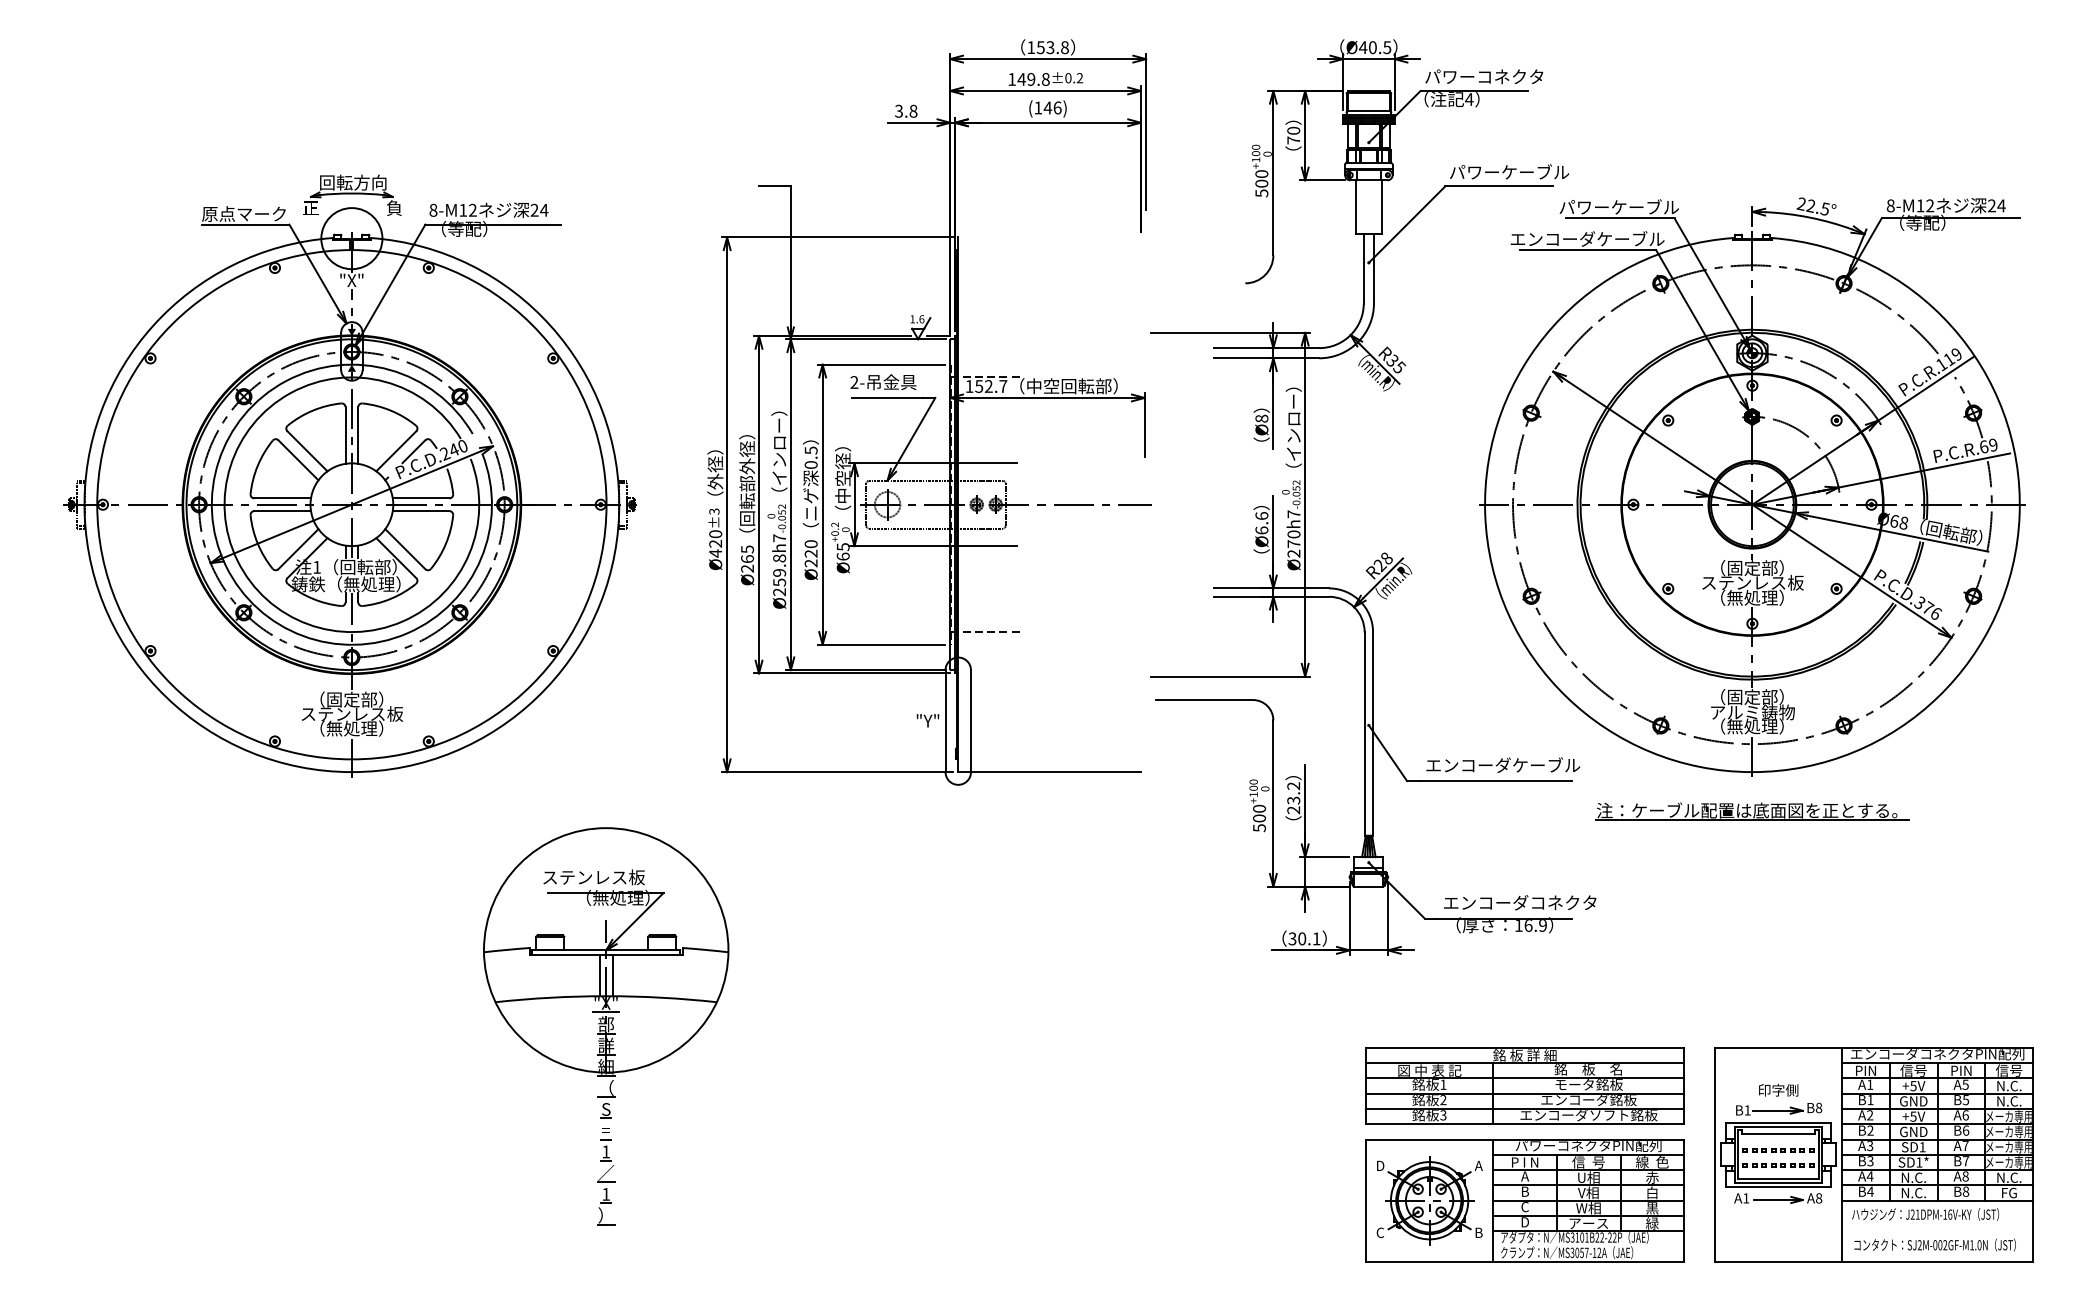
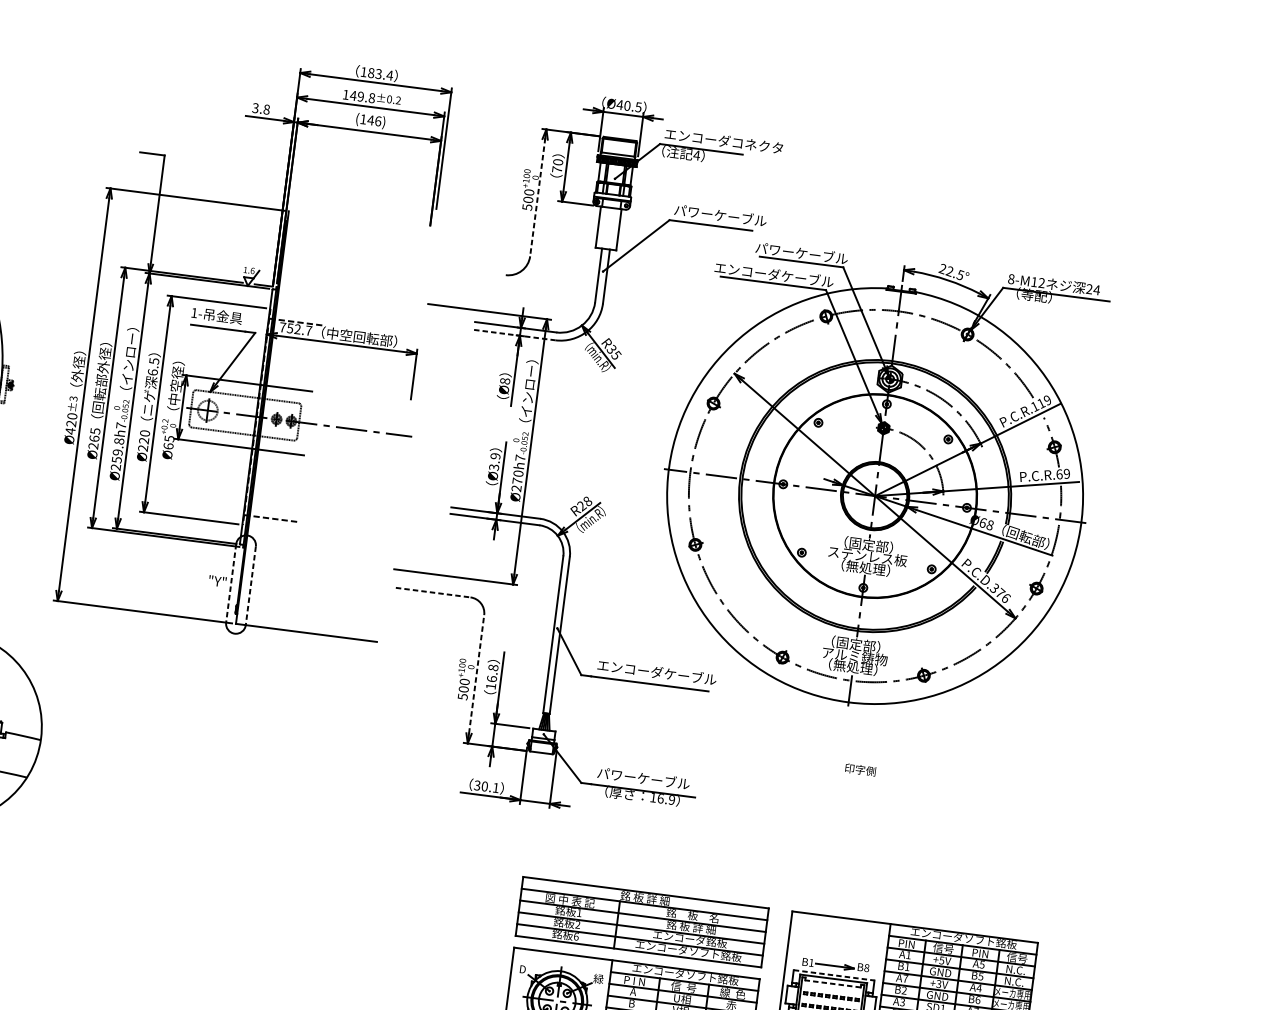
text: (1052, 47) -> (380, 74), 153.8 -> 183.4
text: (1501, 76) -> (723, 140), パワーコネクタ -> エンコーダコネクタ
line: (1273, 173) -> (538, 193), solid -> dashed
line: (1266, 358) -> (514, 335), solid -> dashed
text: (854, 382) -> (194, 313), 2- -> 1-
text: (969, 386) -> (282, 327), 152.7 -> 752.7
text: (810, 464) -> (152, 371), 0.5 -> 6.5
text: (1261, 523) -> (494, 462), Ø6.6 -> Ø3.9
line: (1205, 700) -> (433, 593), solid -> dashed
line: (945, 721) -> (231, 583), solid -> dashed
line: (971, 721) -> (251, 586), solid -> dashed
line: (1273, 797) -> (476, 674), solid -> dashed
text: (1293, 798) -> (492, 677), 23.2 -> 16.8
part: (1752, 811) -> (844, 732), removed
text: (1519, 902) -> (656, 779), エンコーダコネクタ -> パワーケーブル
text: (1937, 1054) -> (963, 938), エンコーダコネクタPIN配列 -> エンコーダソフト銘板
text: (1588, 1084) -> (691, 927), モータ銘板 -> 銘 板 詳 細
text: (1778, 1090) -> (860, 770), moved
text: (1443, 1115) -> (576, 936), 3 -> 6
text: (1870, 1115) -> (905, 978), A2 -> A7
text: (1965, 1115) -> (979, 988), A6 -> A4
text: (1913, 1116) -> (938, 983), +5V -> +3V
line: (1778, 1122) -> (834, 975), solid -> dashed
line: (1777, 1133) -> (832, 983), solid -> dashed
text: (1588, 1146) -> (685, 975), パワーコネクタPIN配列 -> エンコーダソフト銘板
text: (1478, 1165) -> (598, 978), A -> 緑

